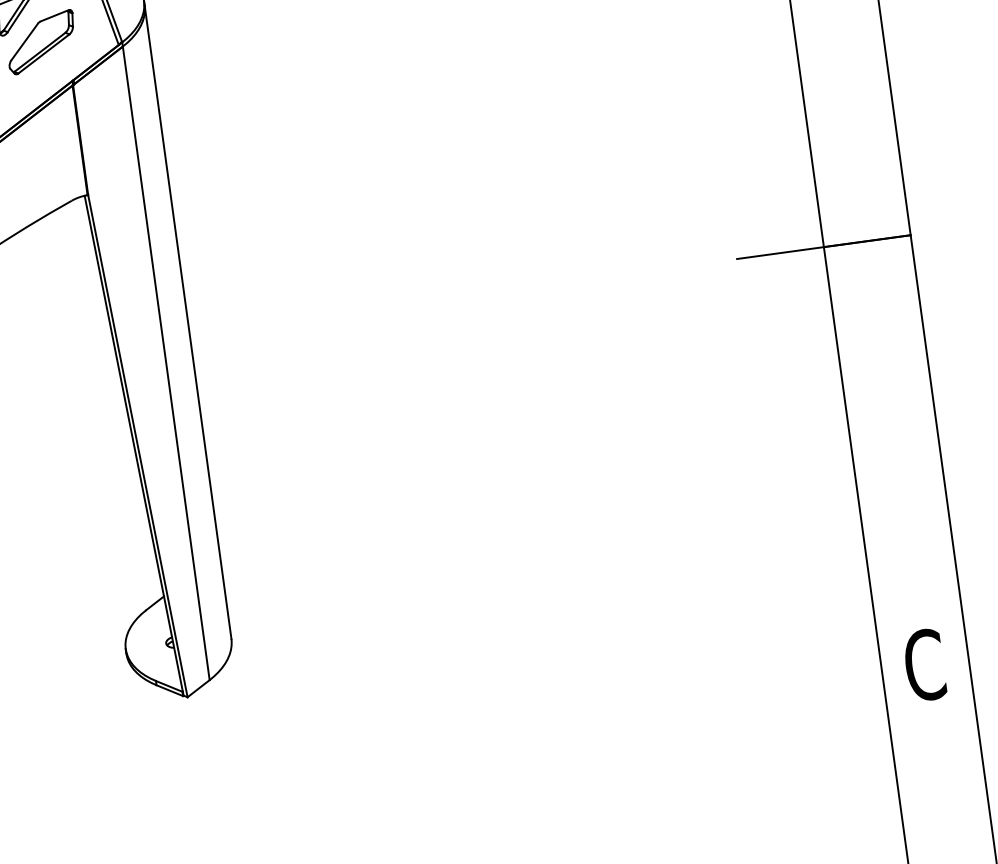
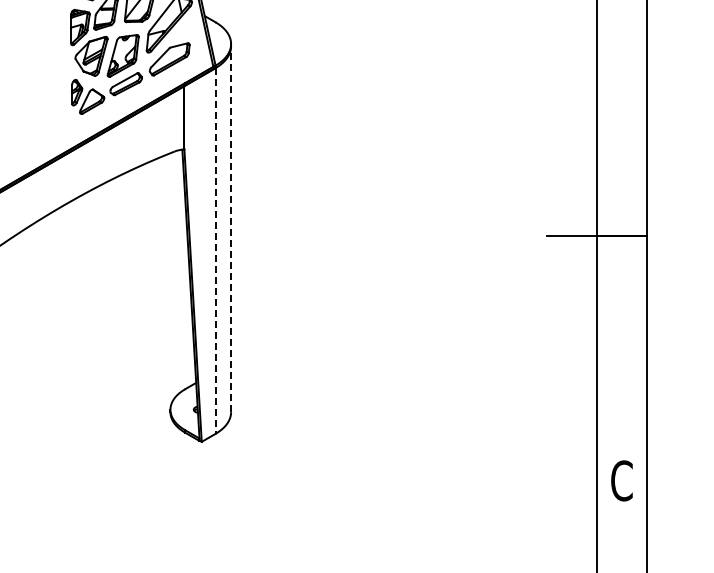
line: (188, 322) -> (231, 229), solid -> dashed
line: (166, 364) -> (215, 251), solid -> dashed

